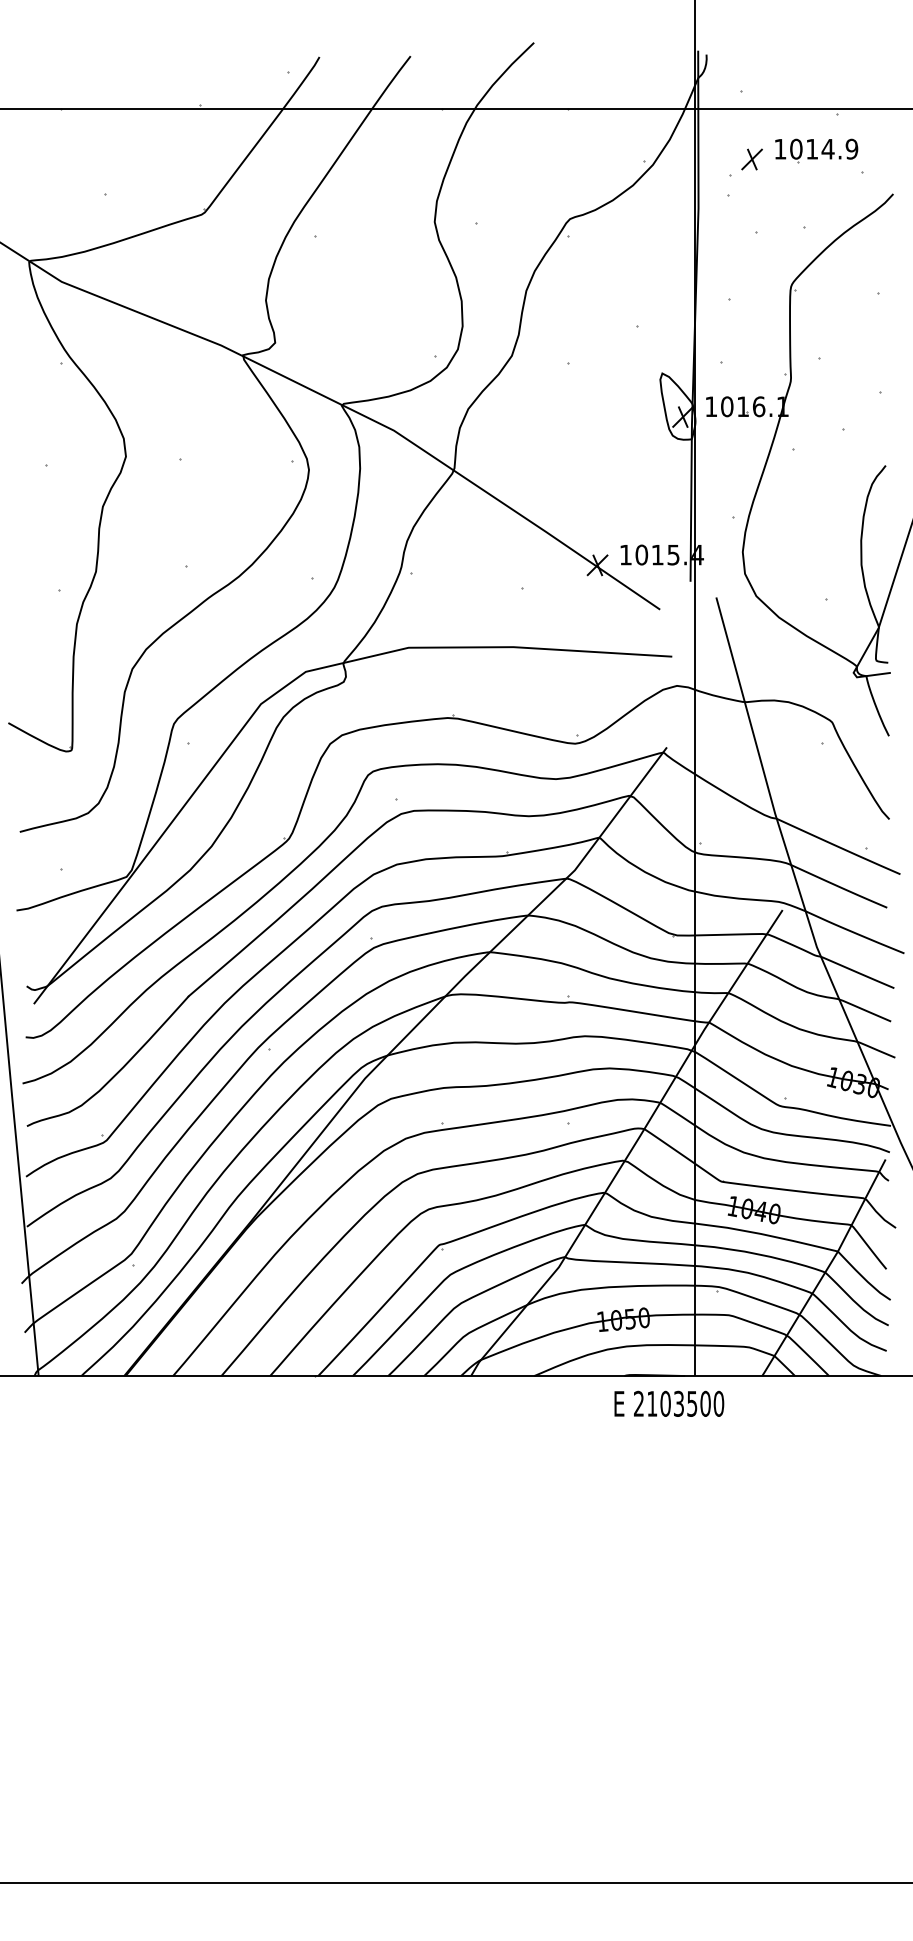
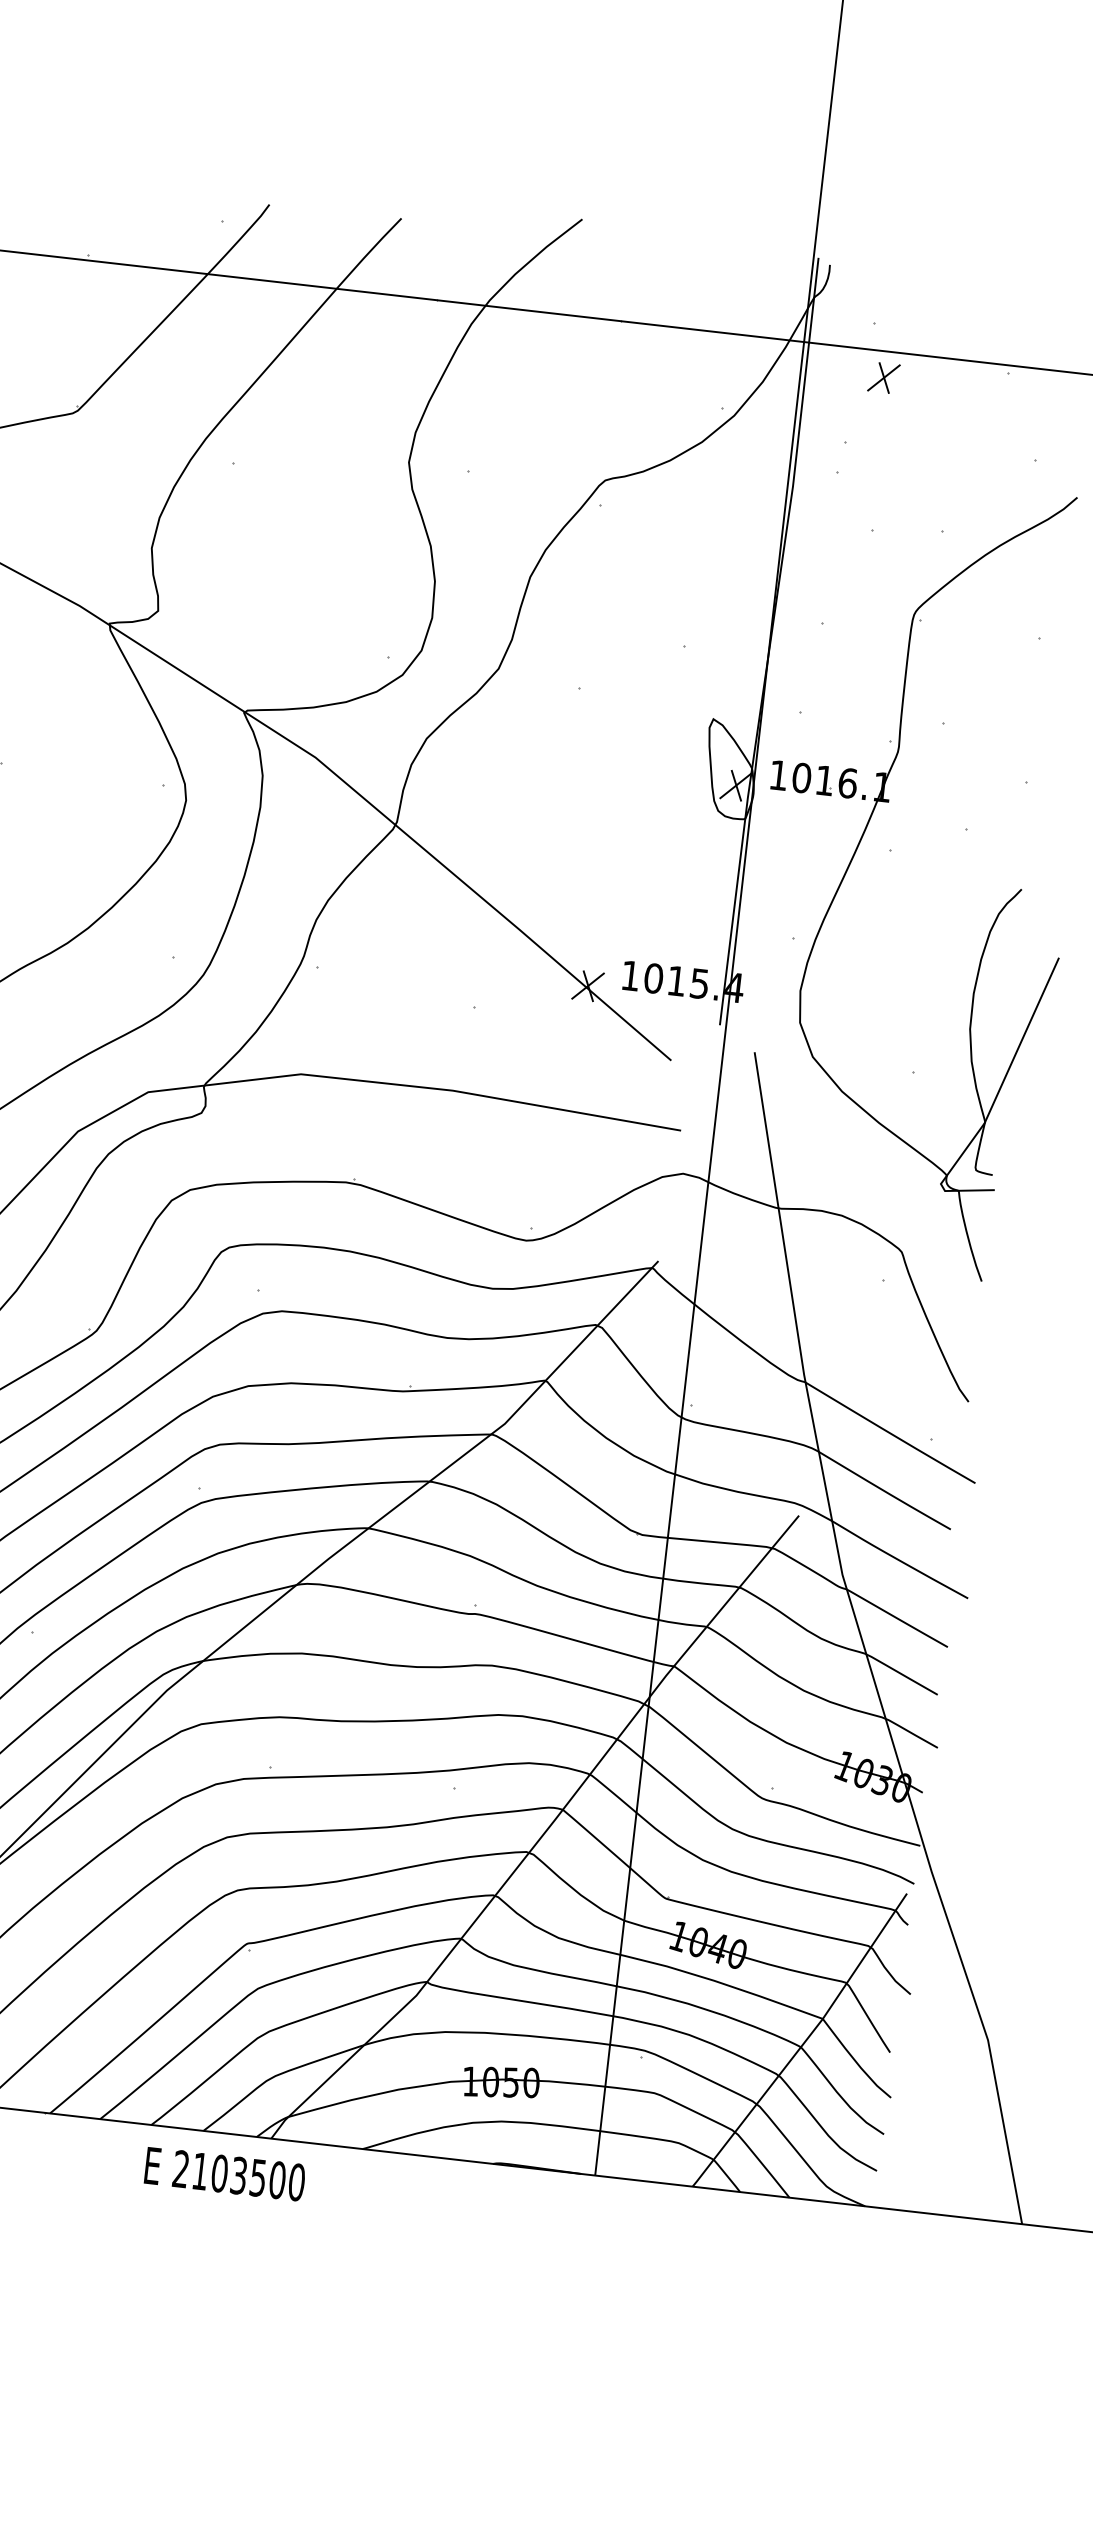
part: (816, 150) -> (973, 421), removed
part: (751, 159) -> (883, 377), moved
text: (669, 1403) -> (225, 2173), moved

